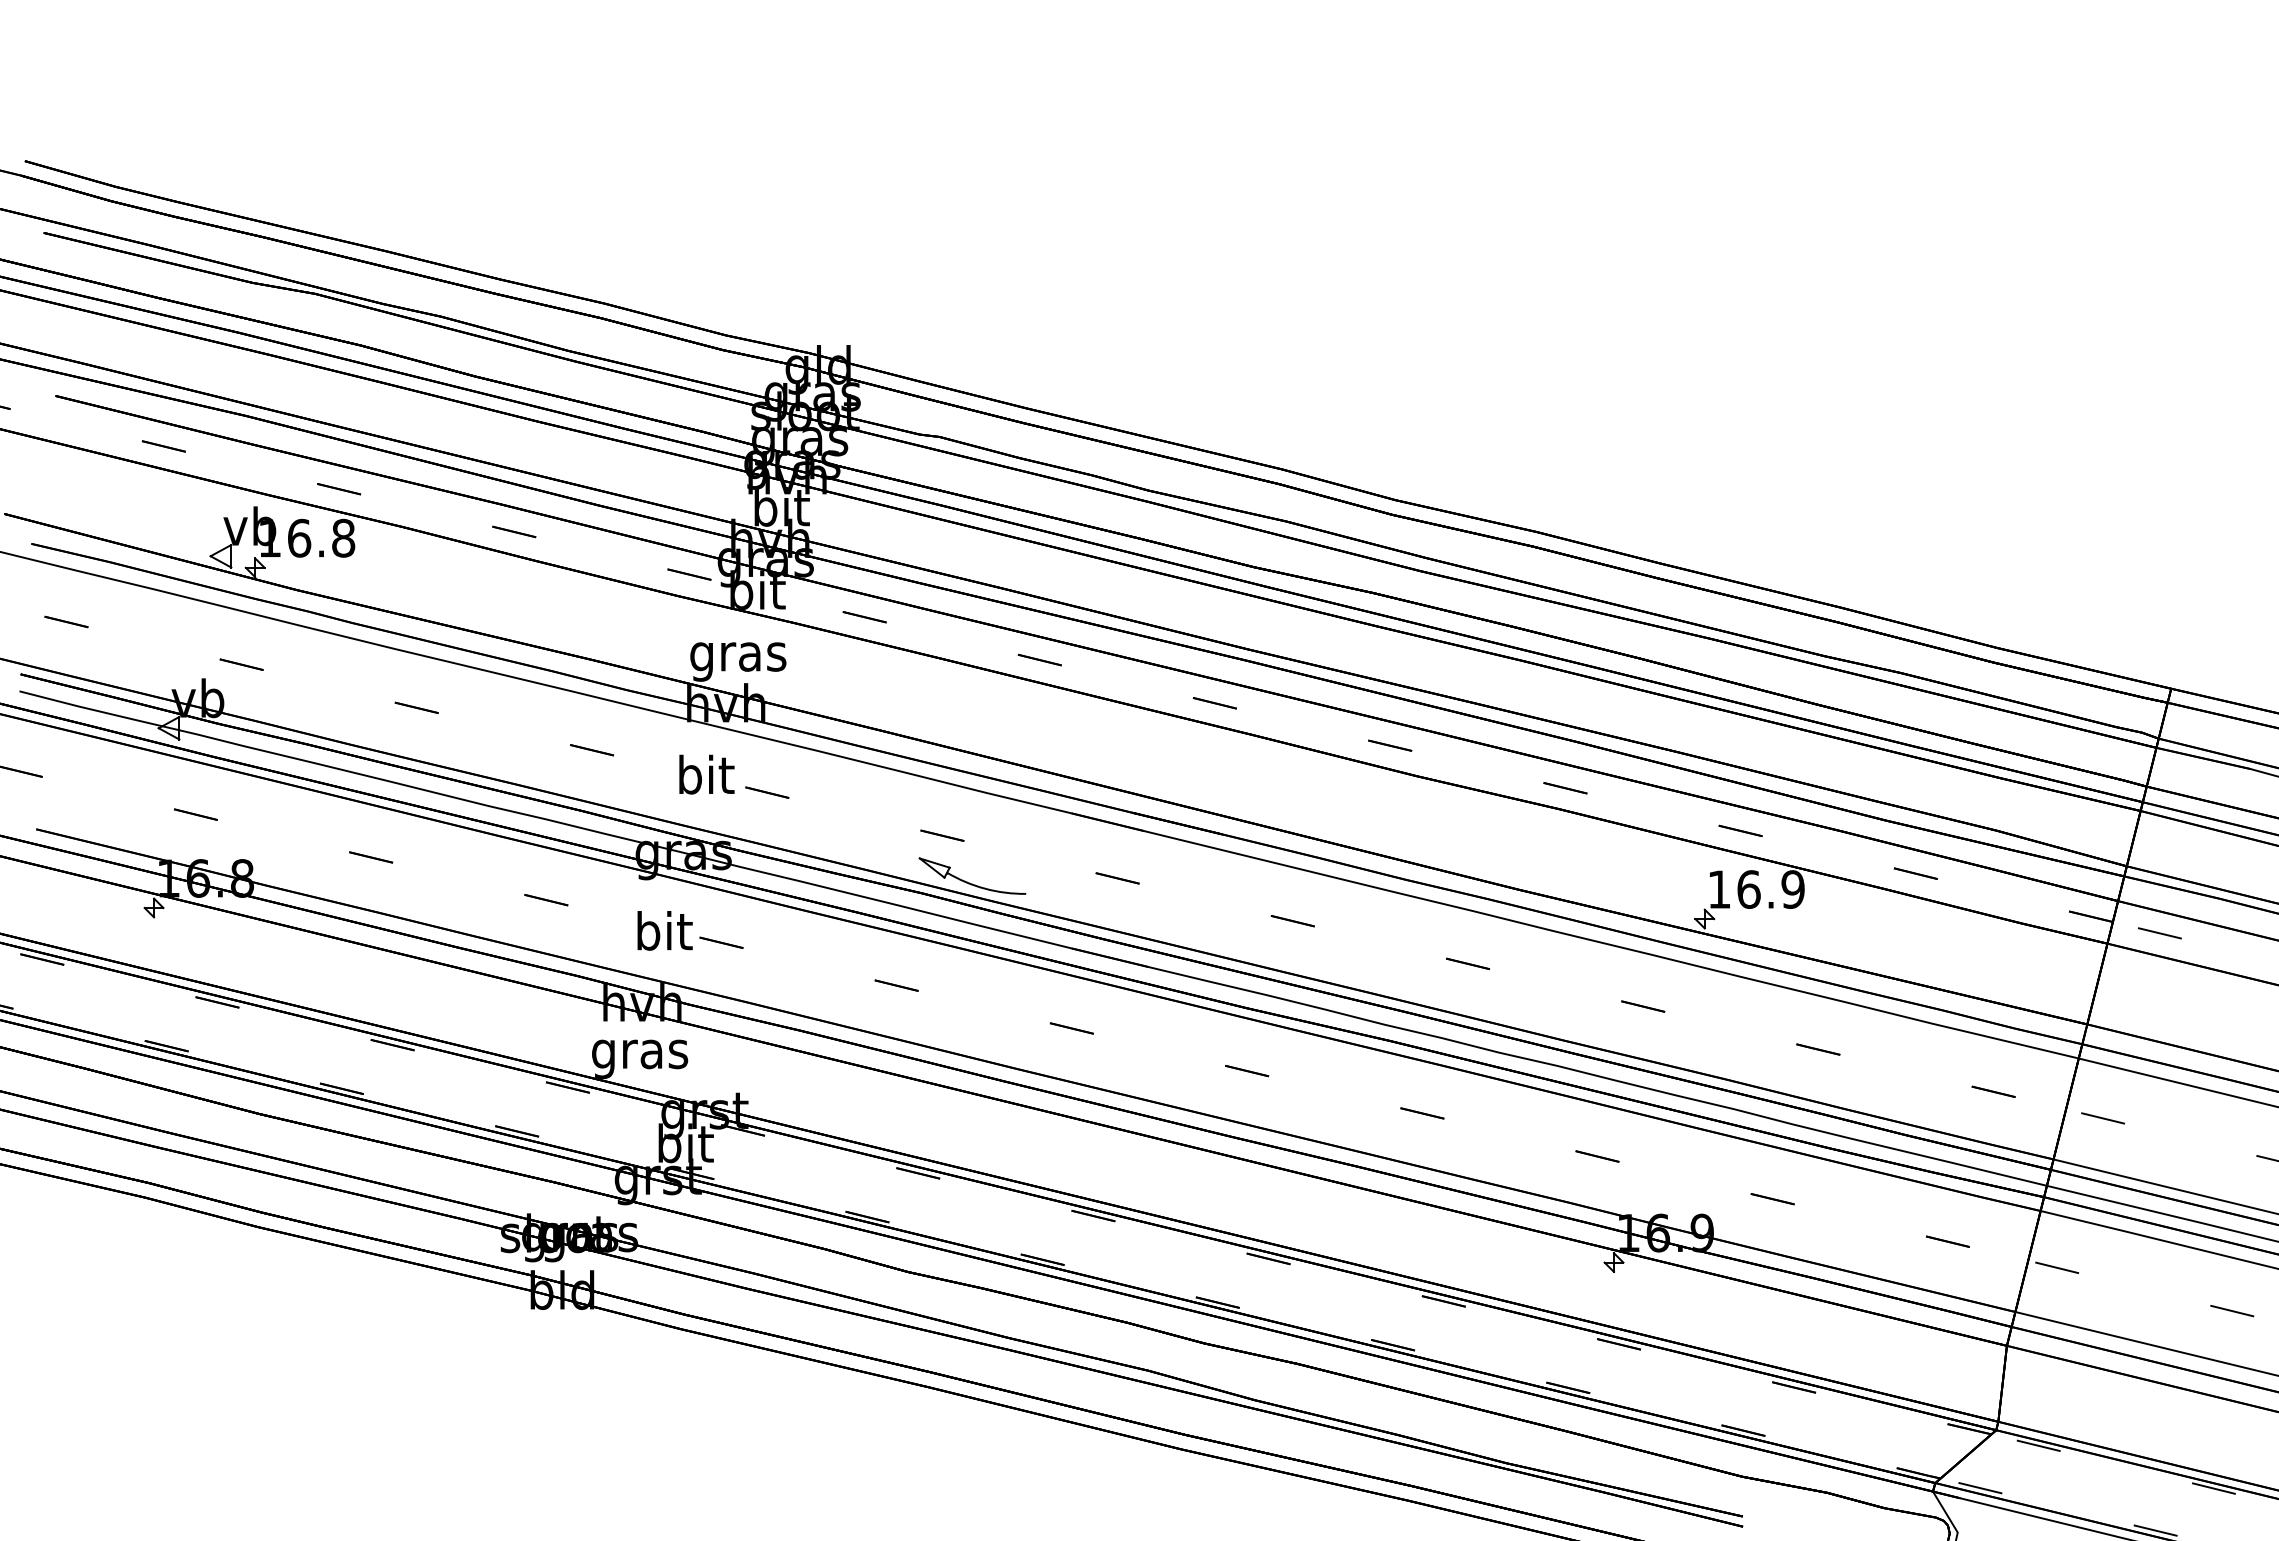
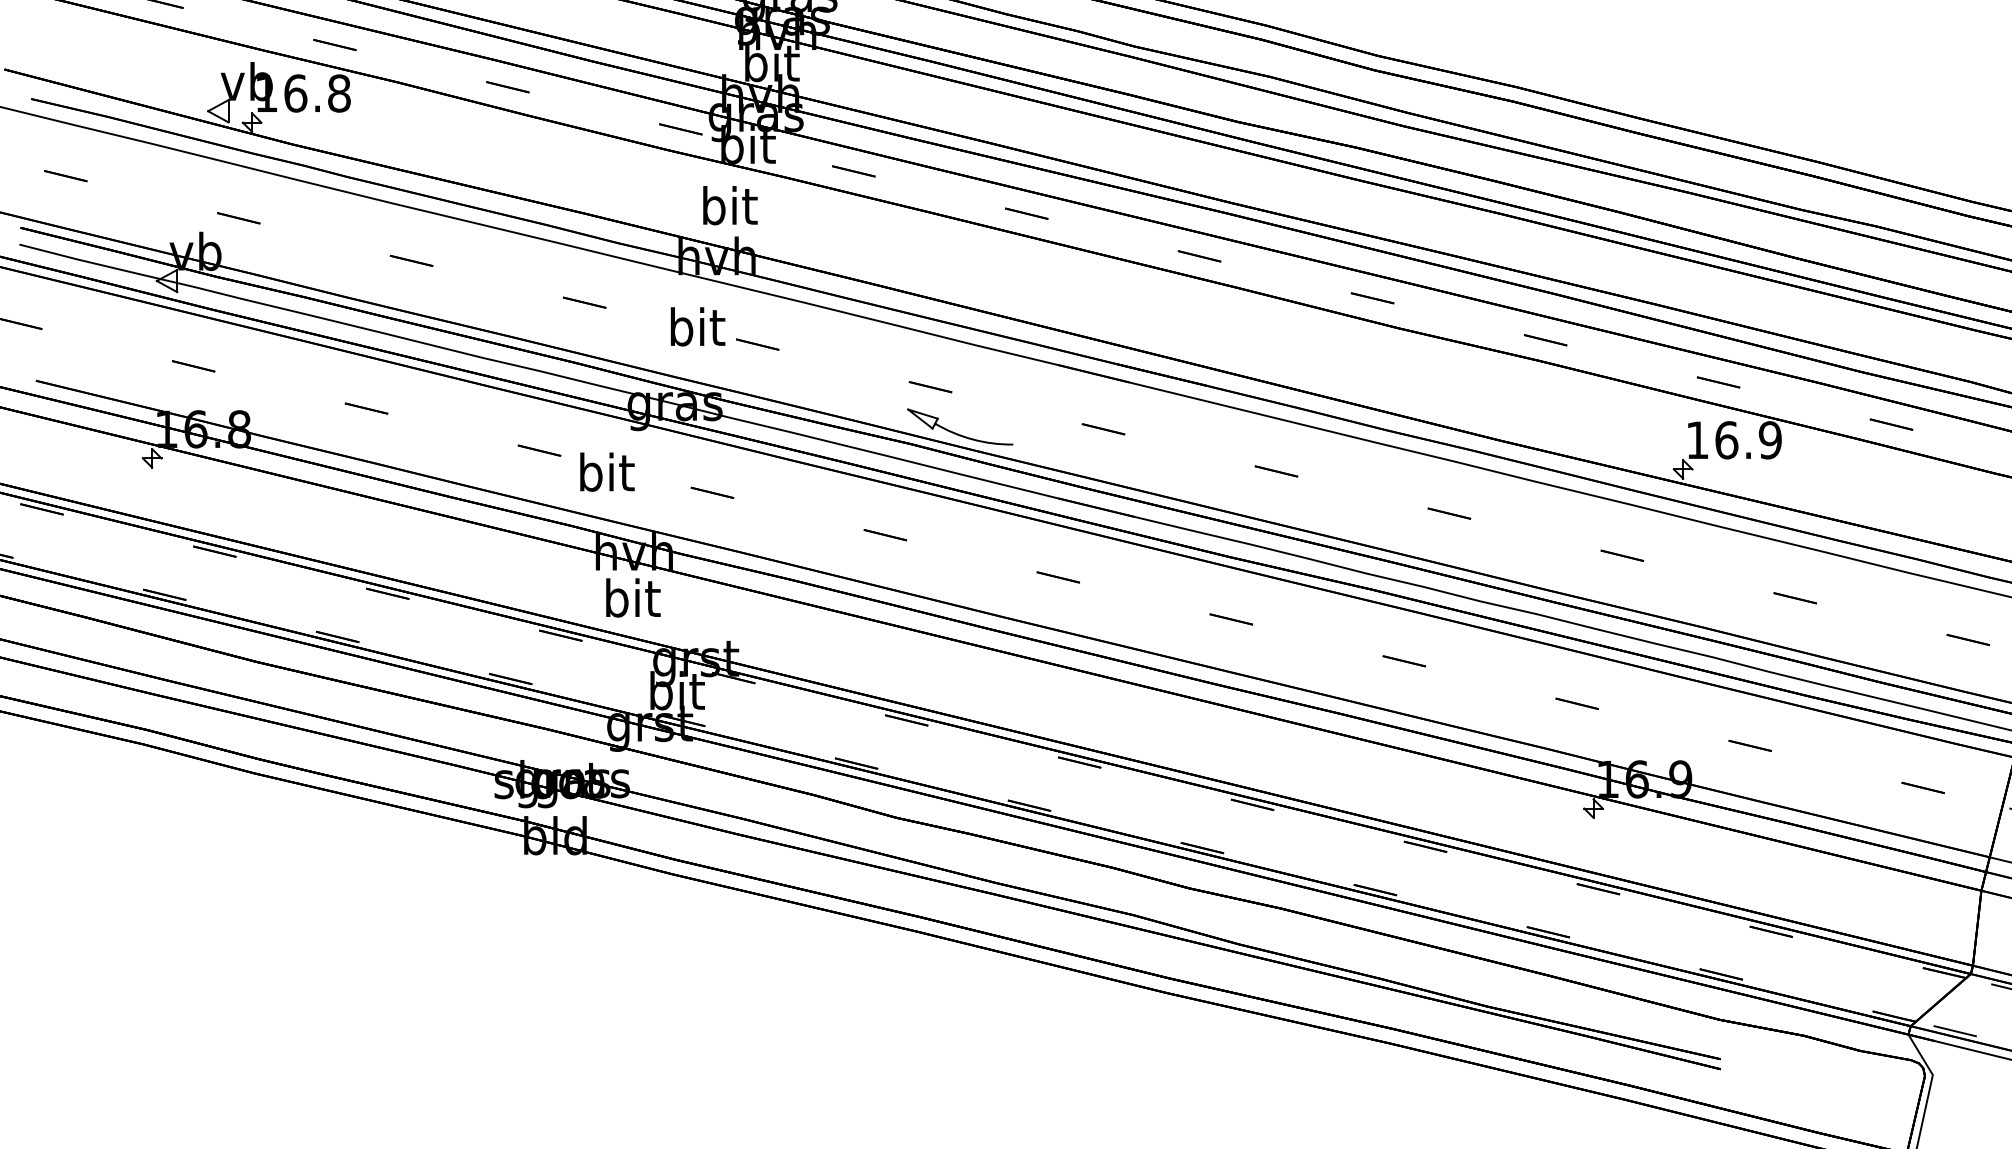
text: (738, 656) -> (729, 210), gras -> bit
text: (664, 930) -> (606, 471), moved
text: (640, 1054) -> (632, 603), gras -> bit

